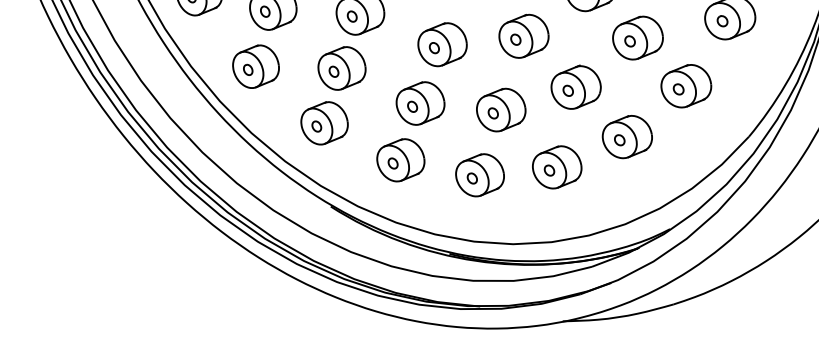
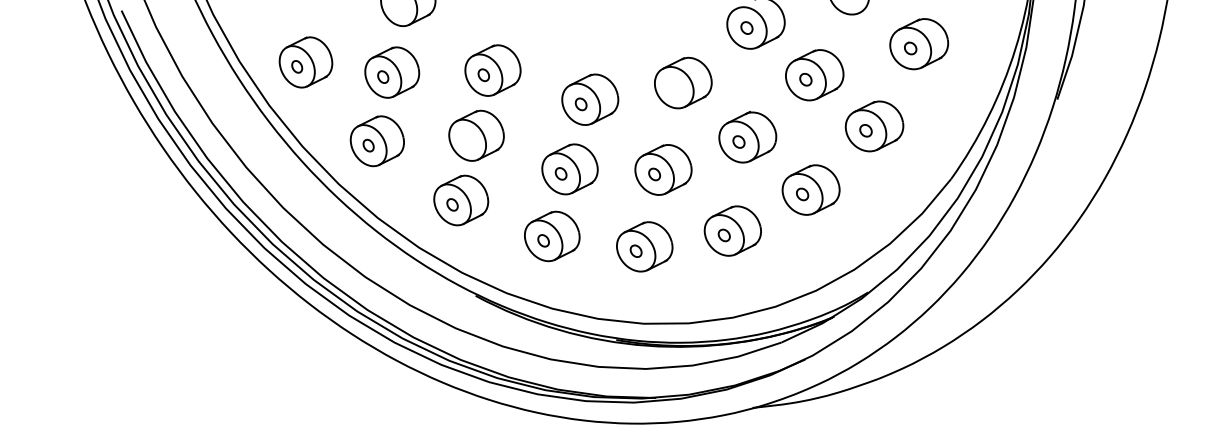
part: (515, 39) -> (673, 87), removed
part: (333, 71) -> (467, 140), removed

